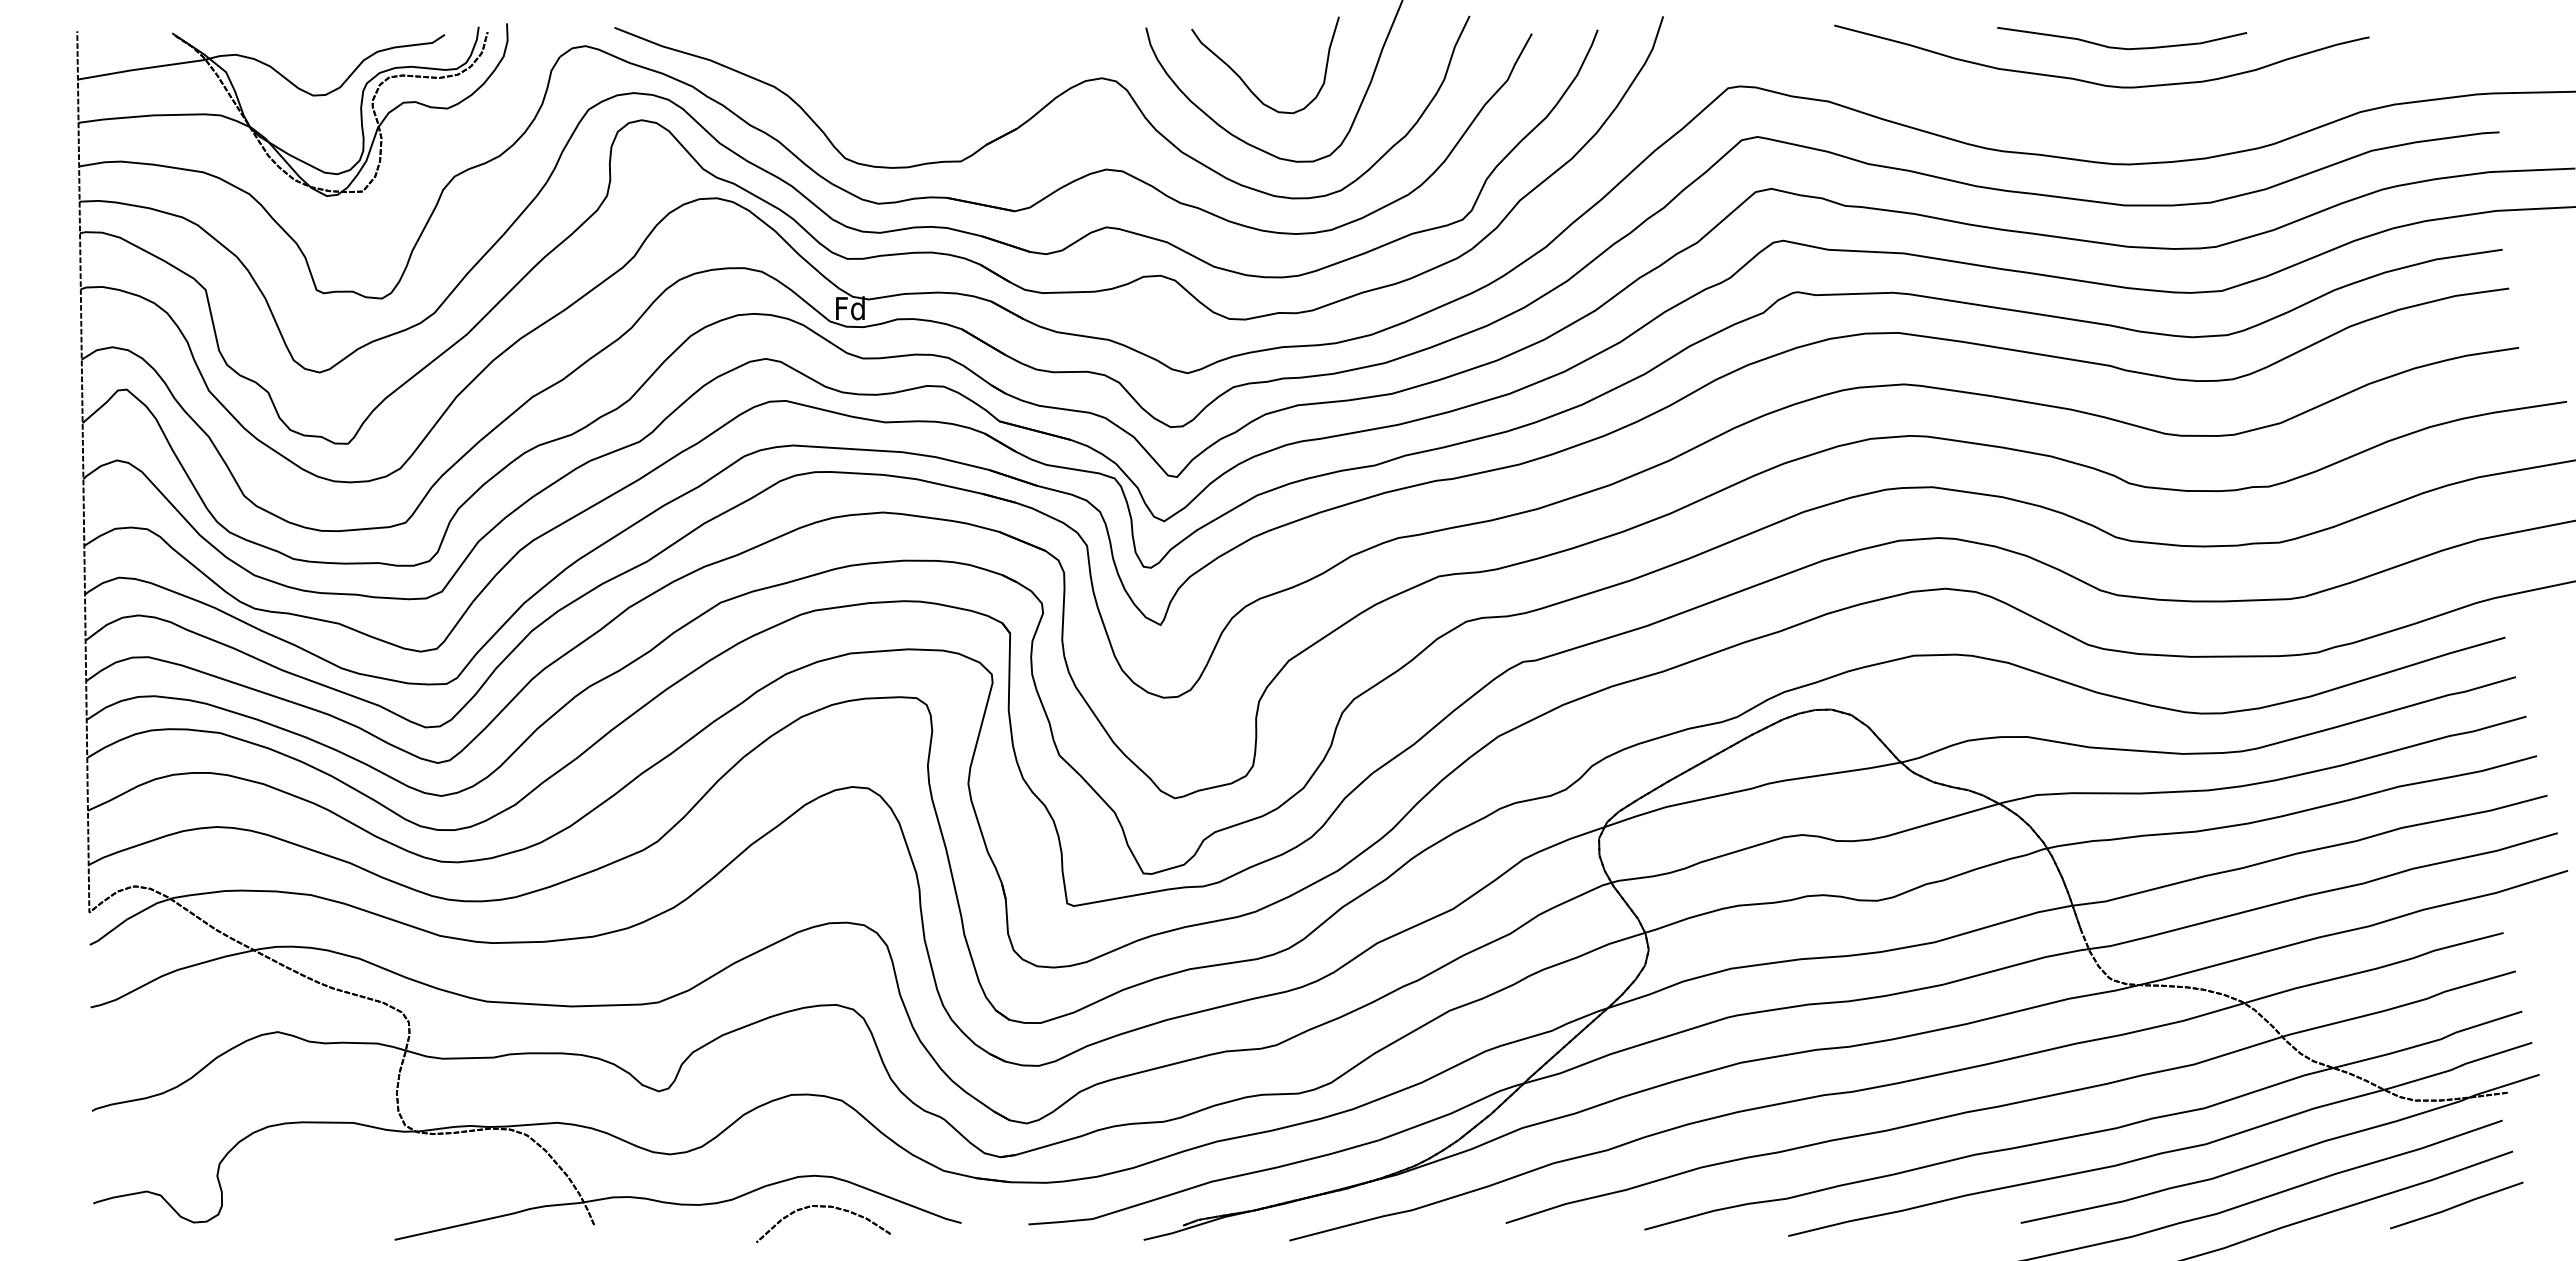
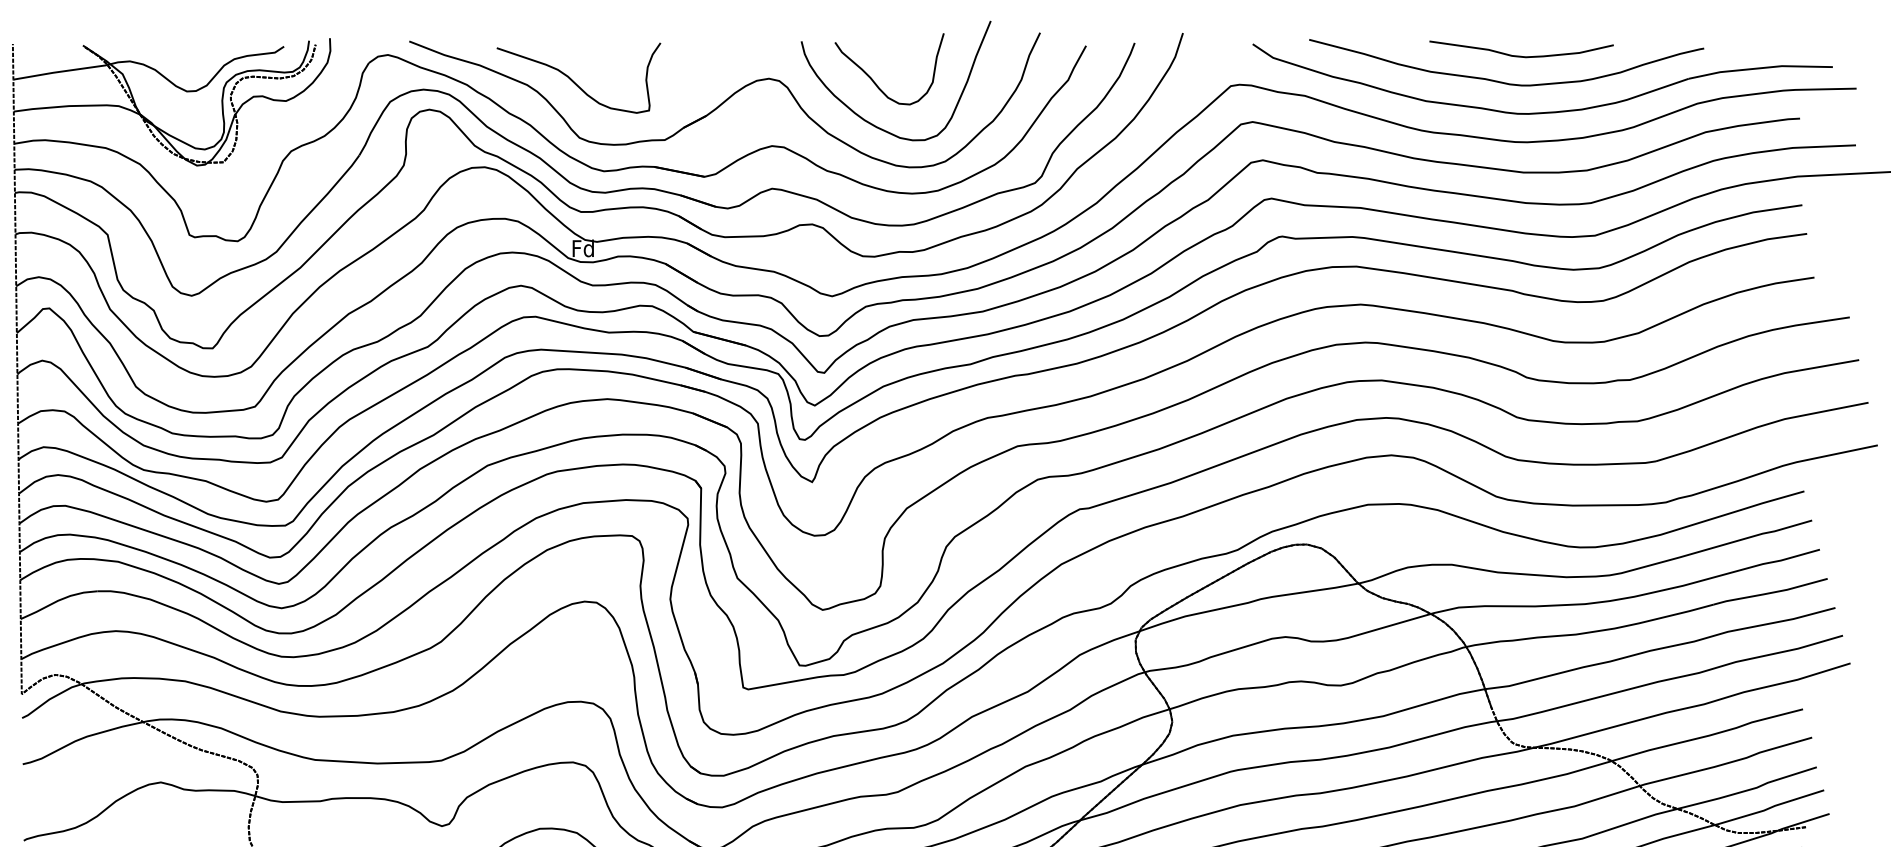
curve: (838, 82) -> (574, 81), added
part: (2151, 123) -> (1543, 112), added

